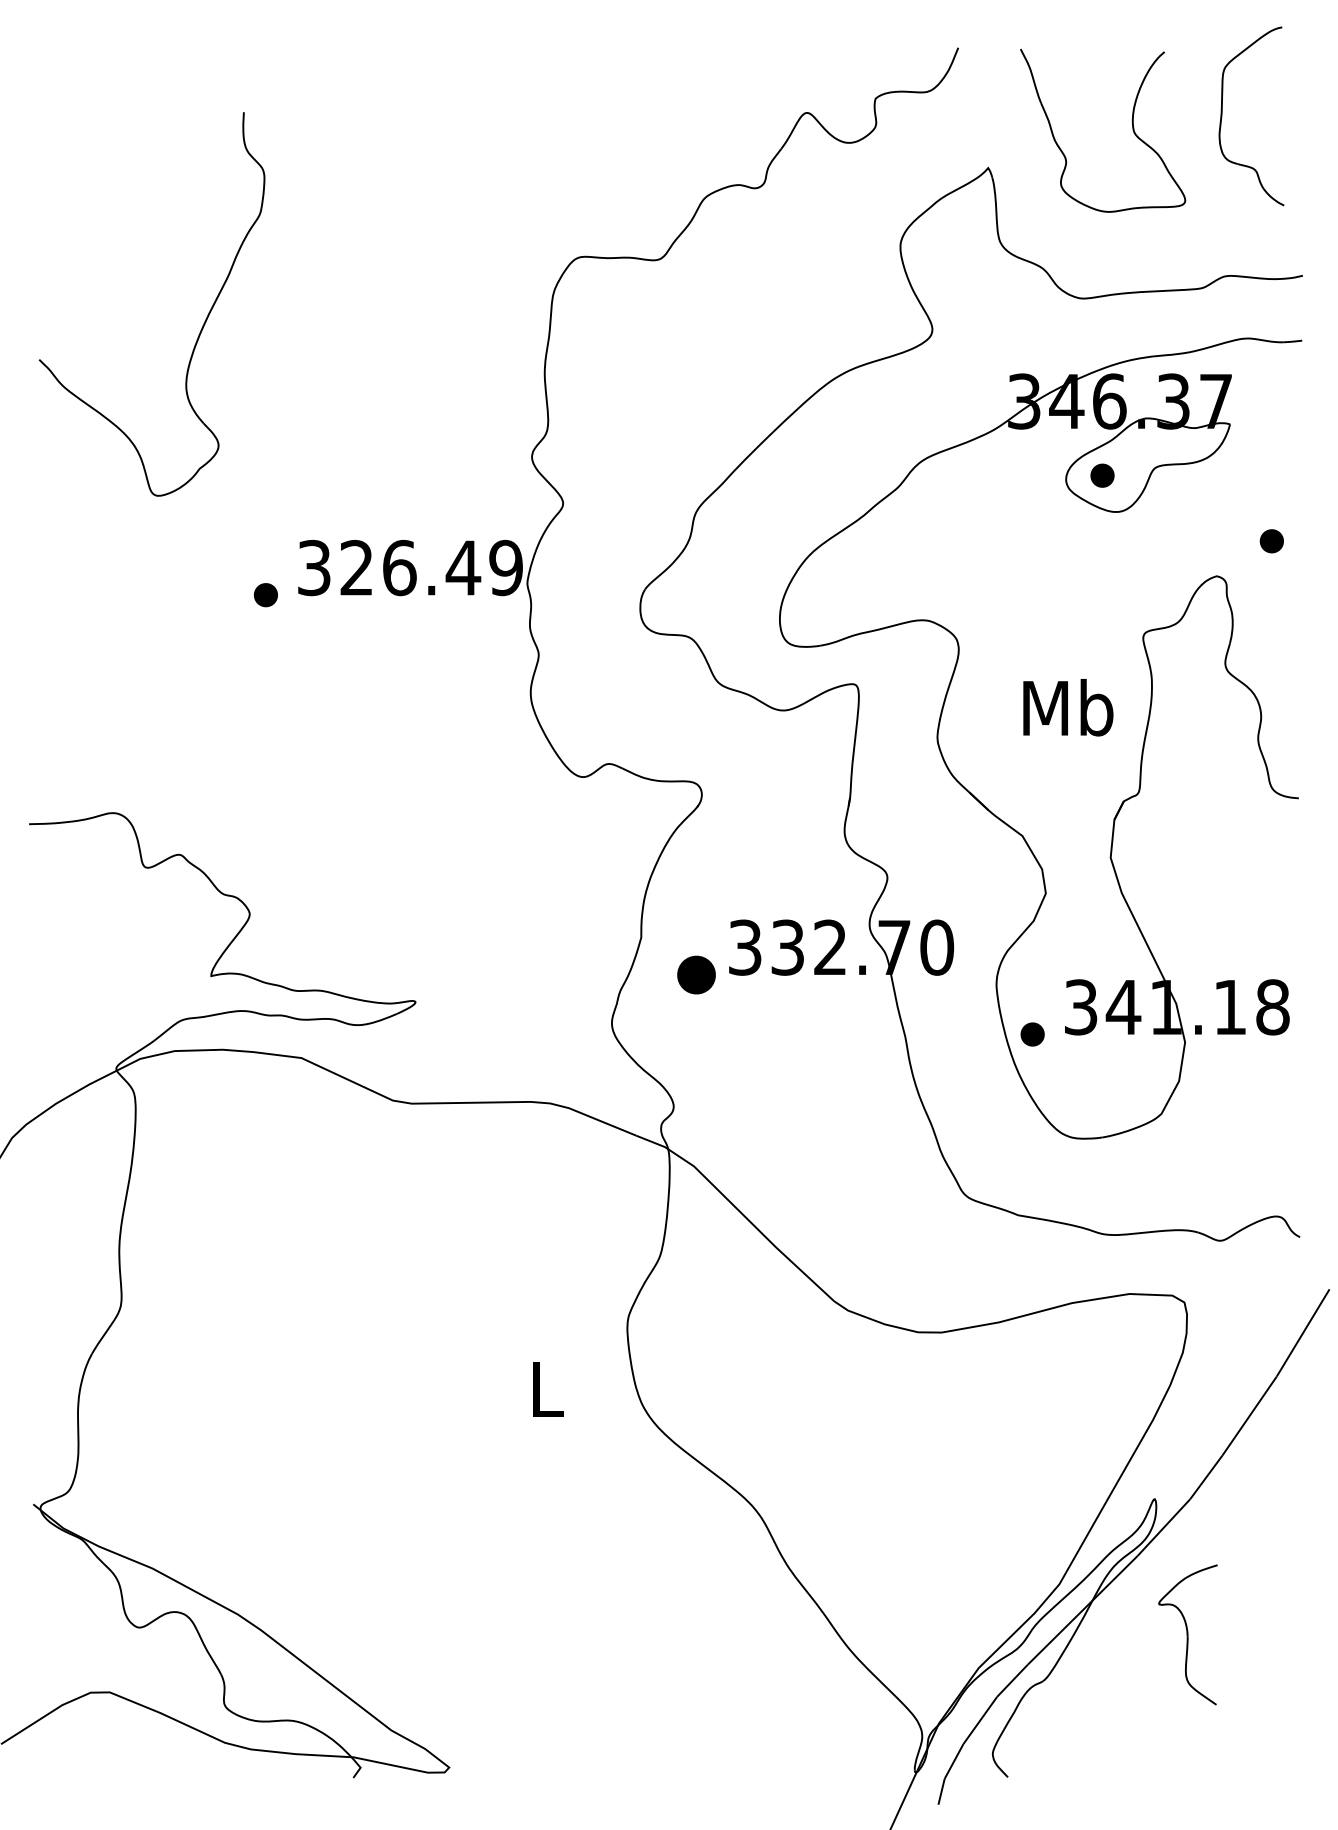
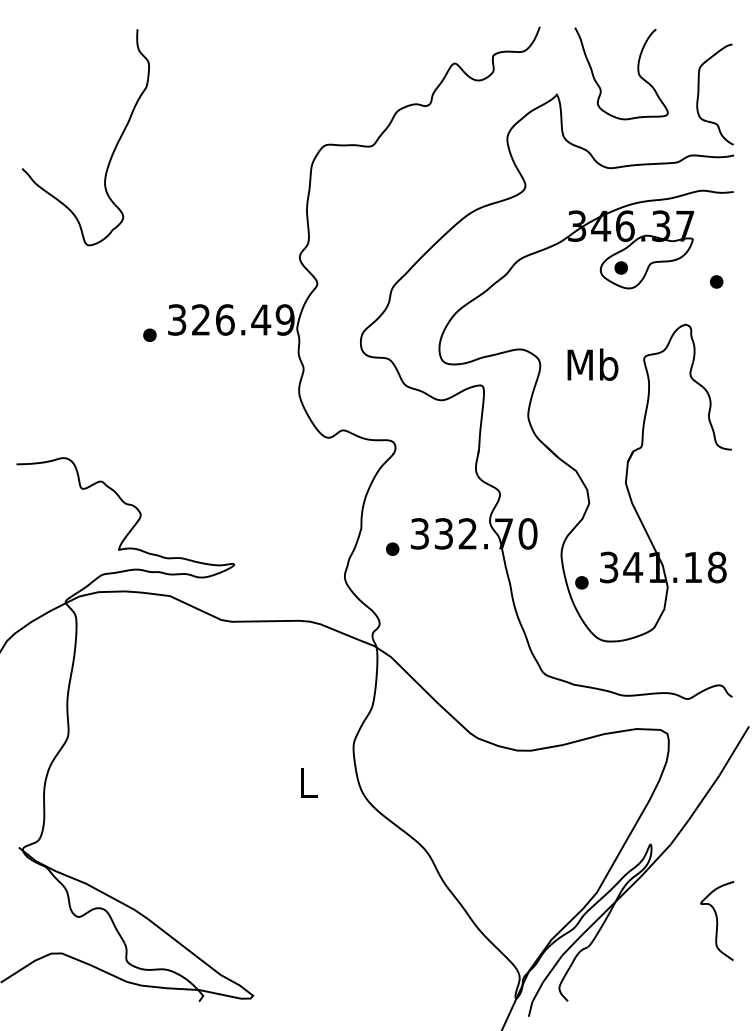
part: (1223, 116) -> (699, 94), moved
part: (201, 325) -> (113, 149), moved
part: (1271, 540) -> (716, 281), moved
text: (1067, 707) -> (592, 364), moved
part: (696, 973) -> (392, 548), size x0.62
part: (1188, 1633) -> (717, 920), moved

